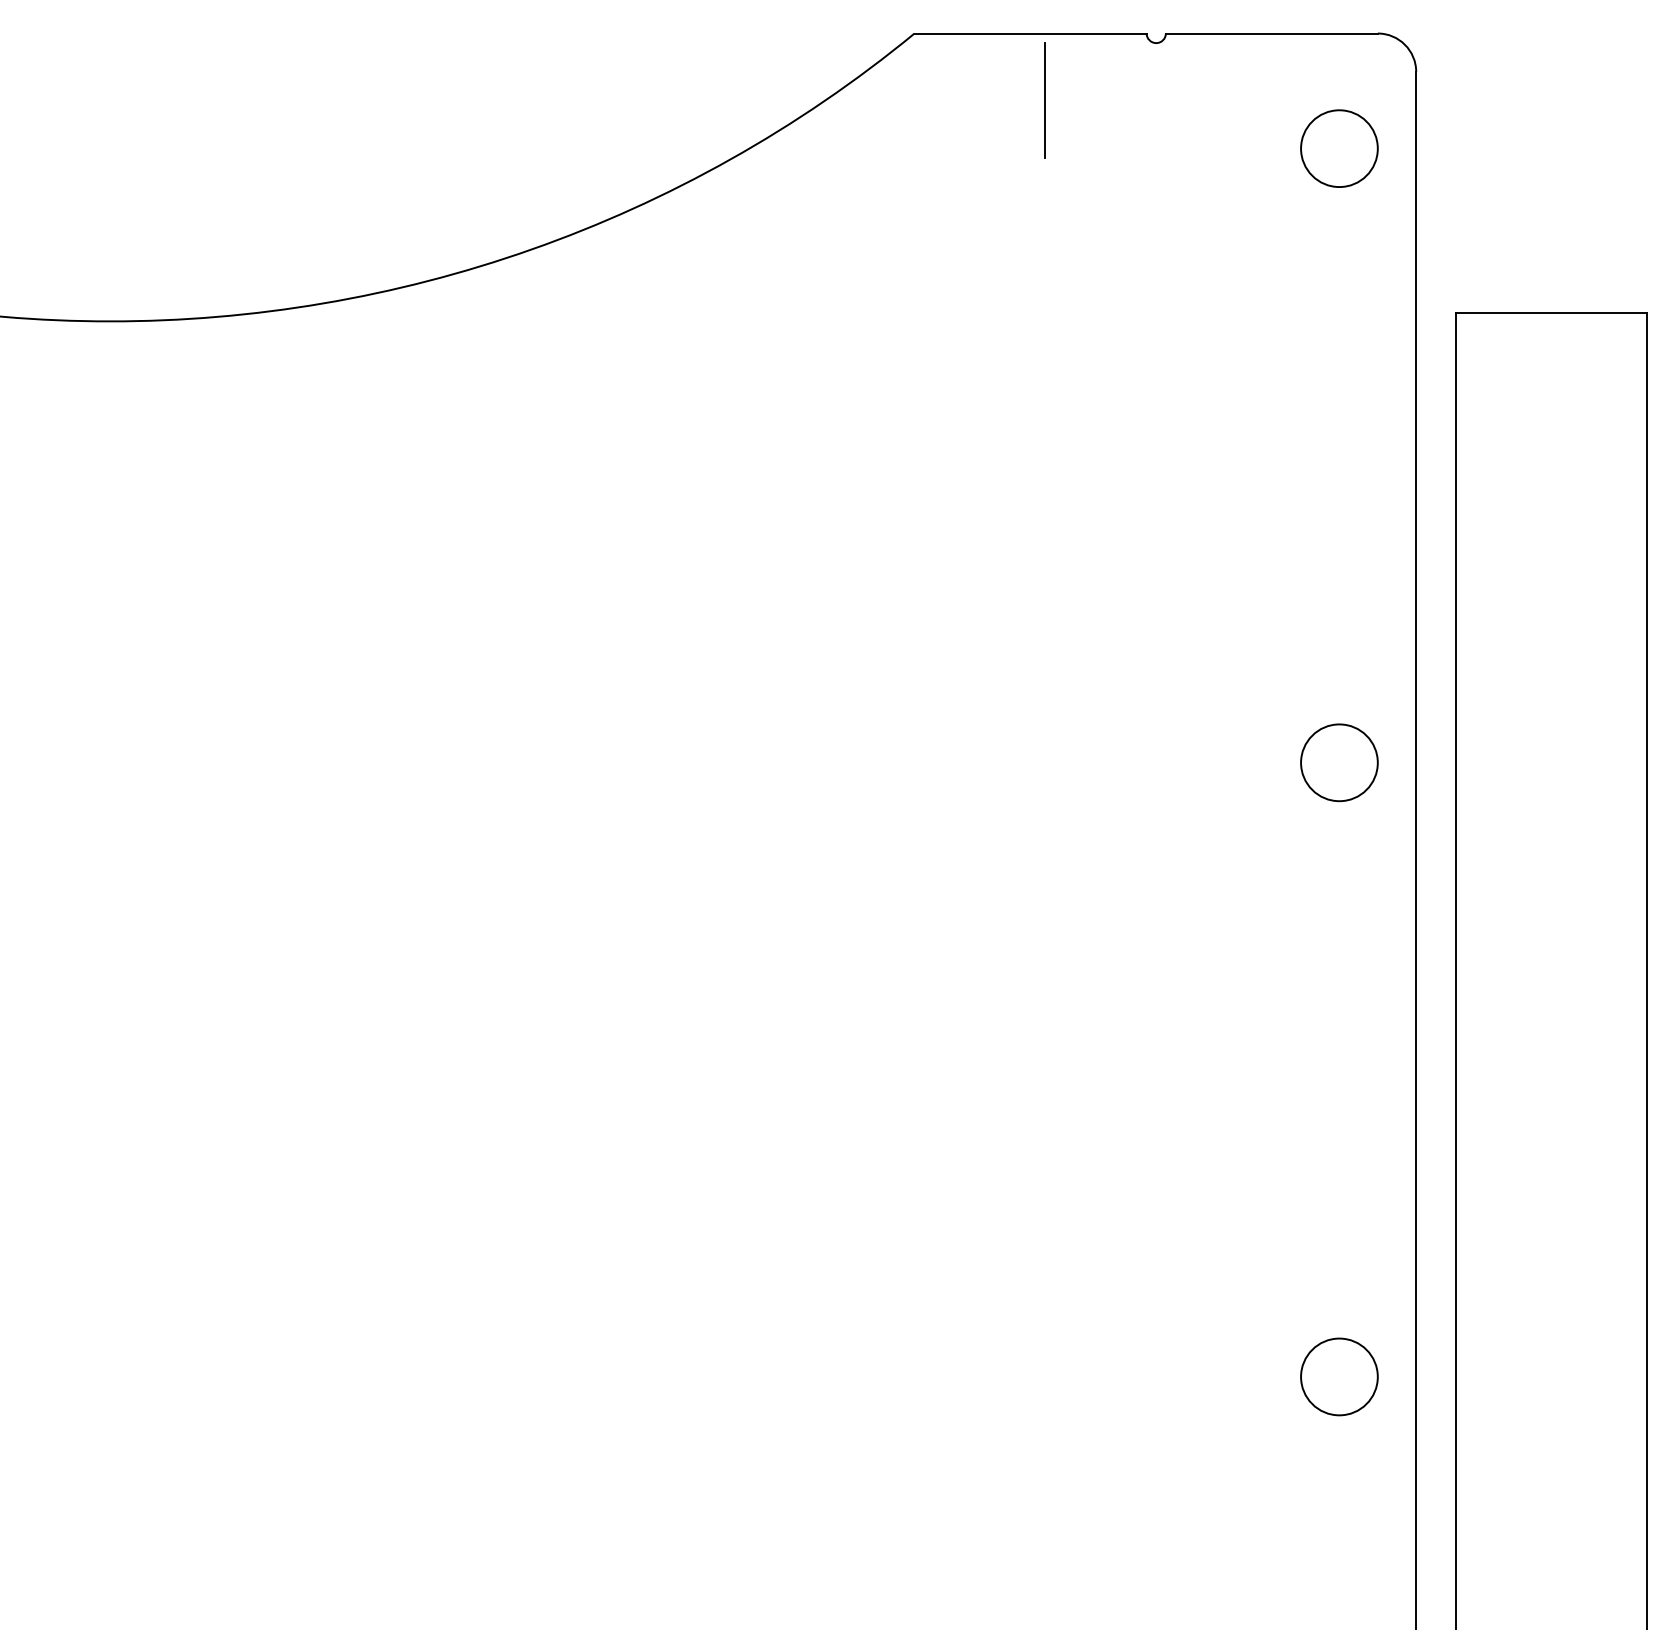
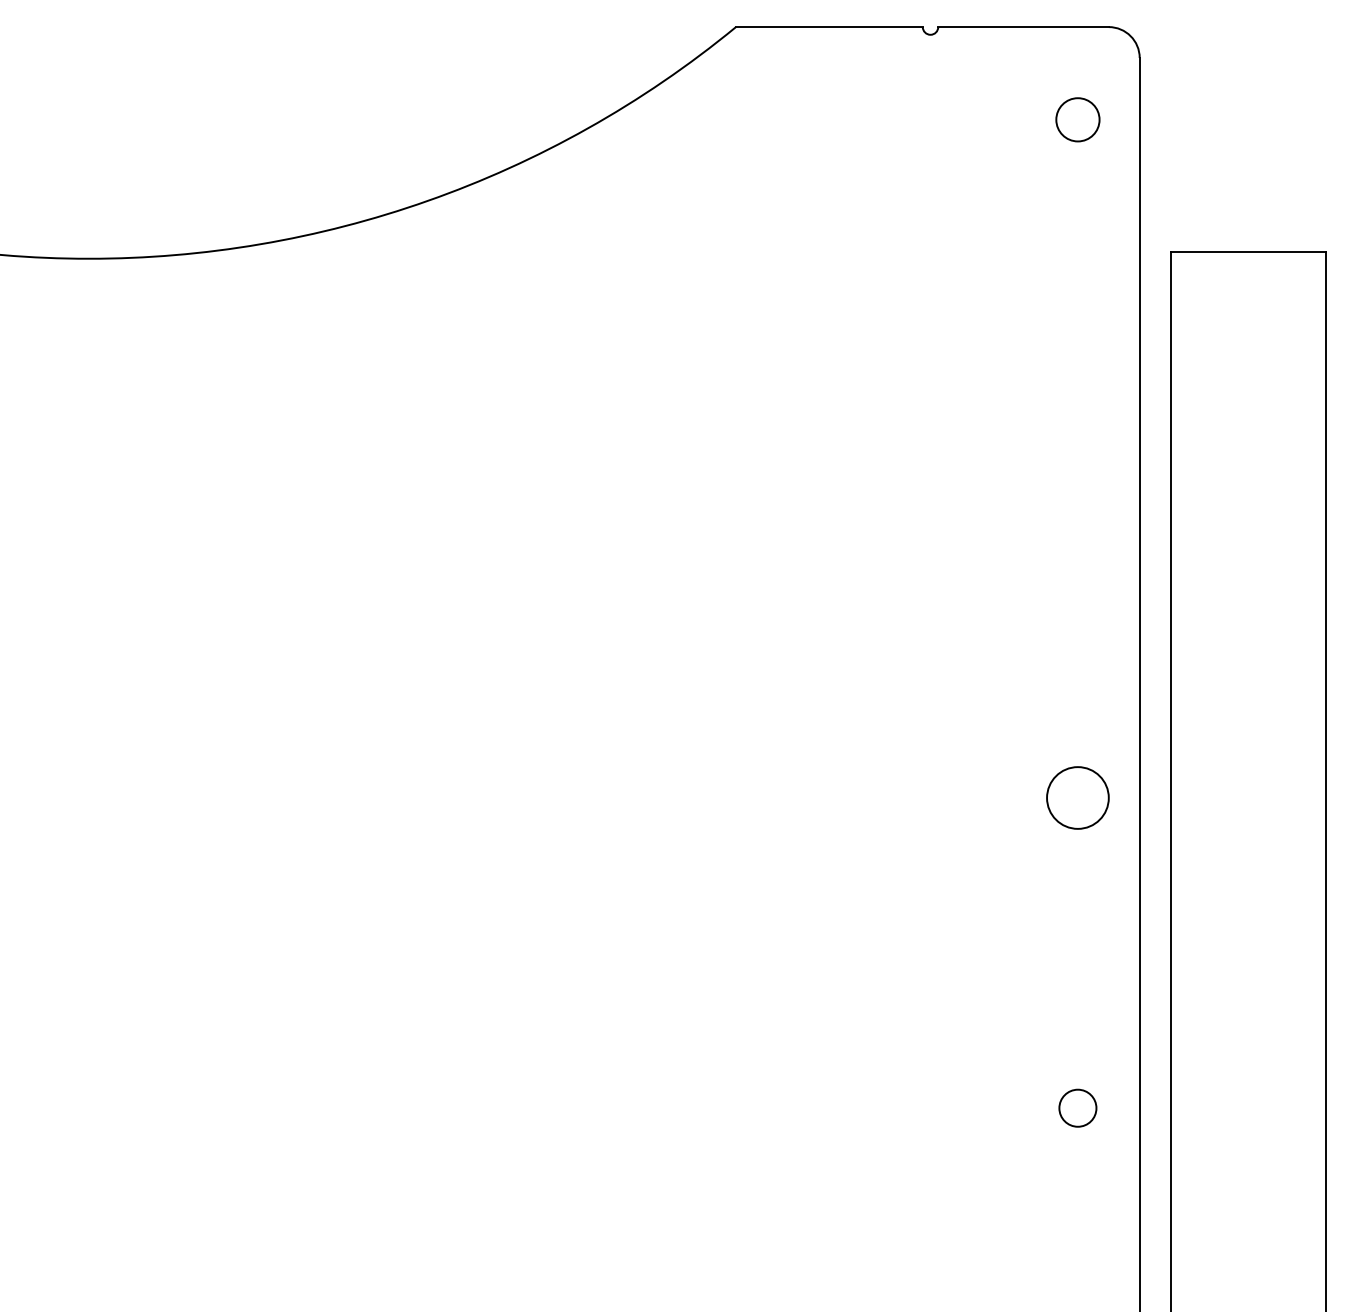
line: (1044, 99) -> (840, 80), removed
circle: (1338, 148) -> (1077, 119), size x0.7
circle: (1338, 762) -> (1077, 797), moved
circle: (1338, 1377) -> (1077, 1108), size x0.6

